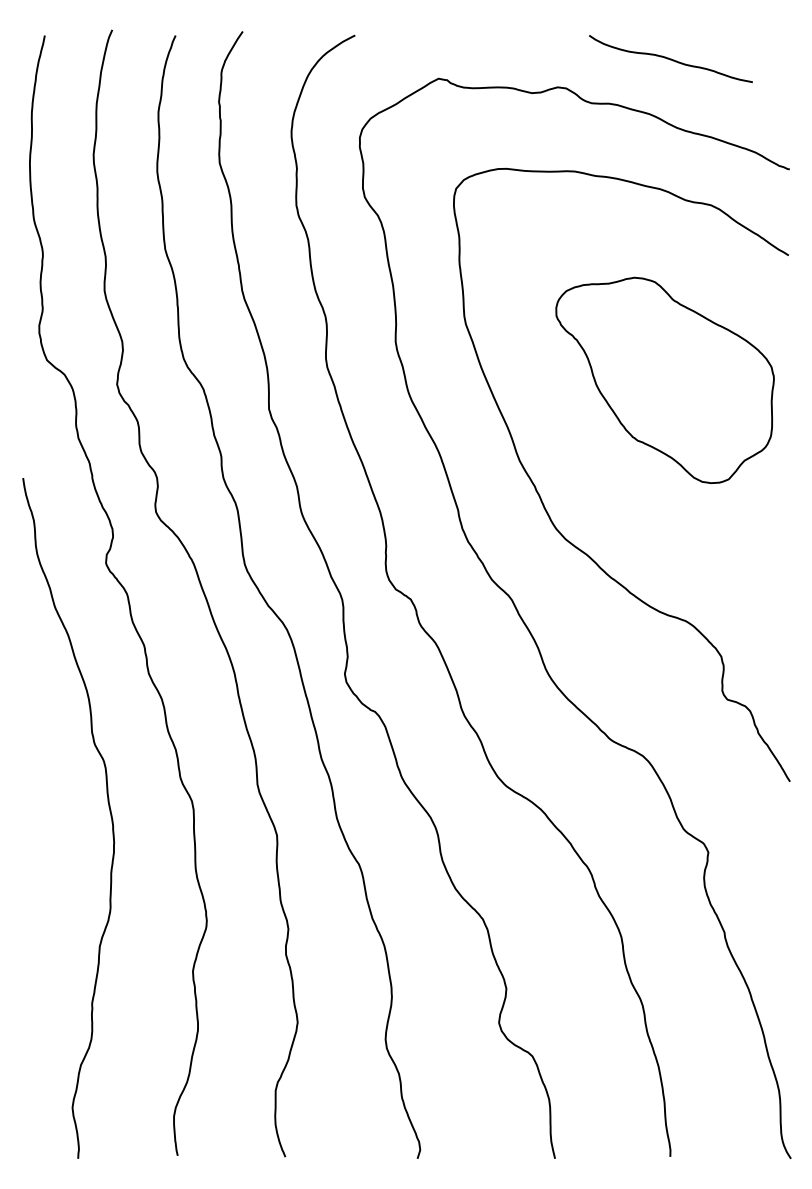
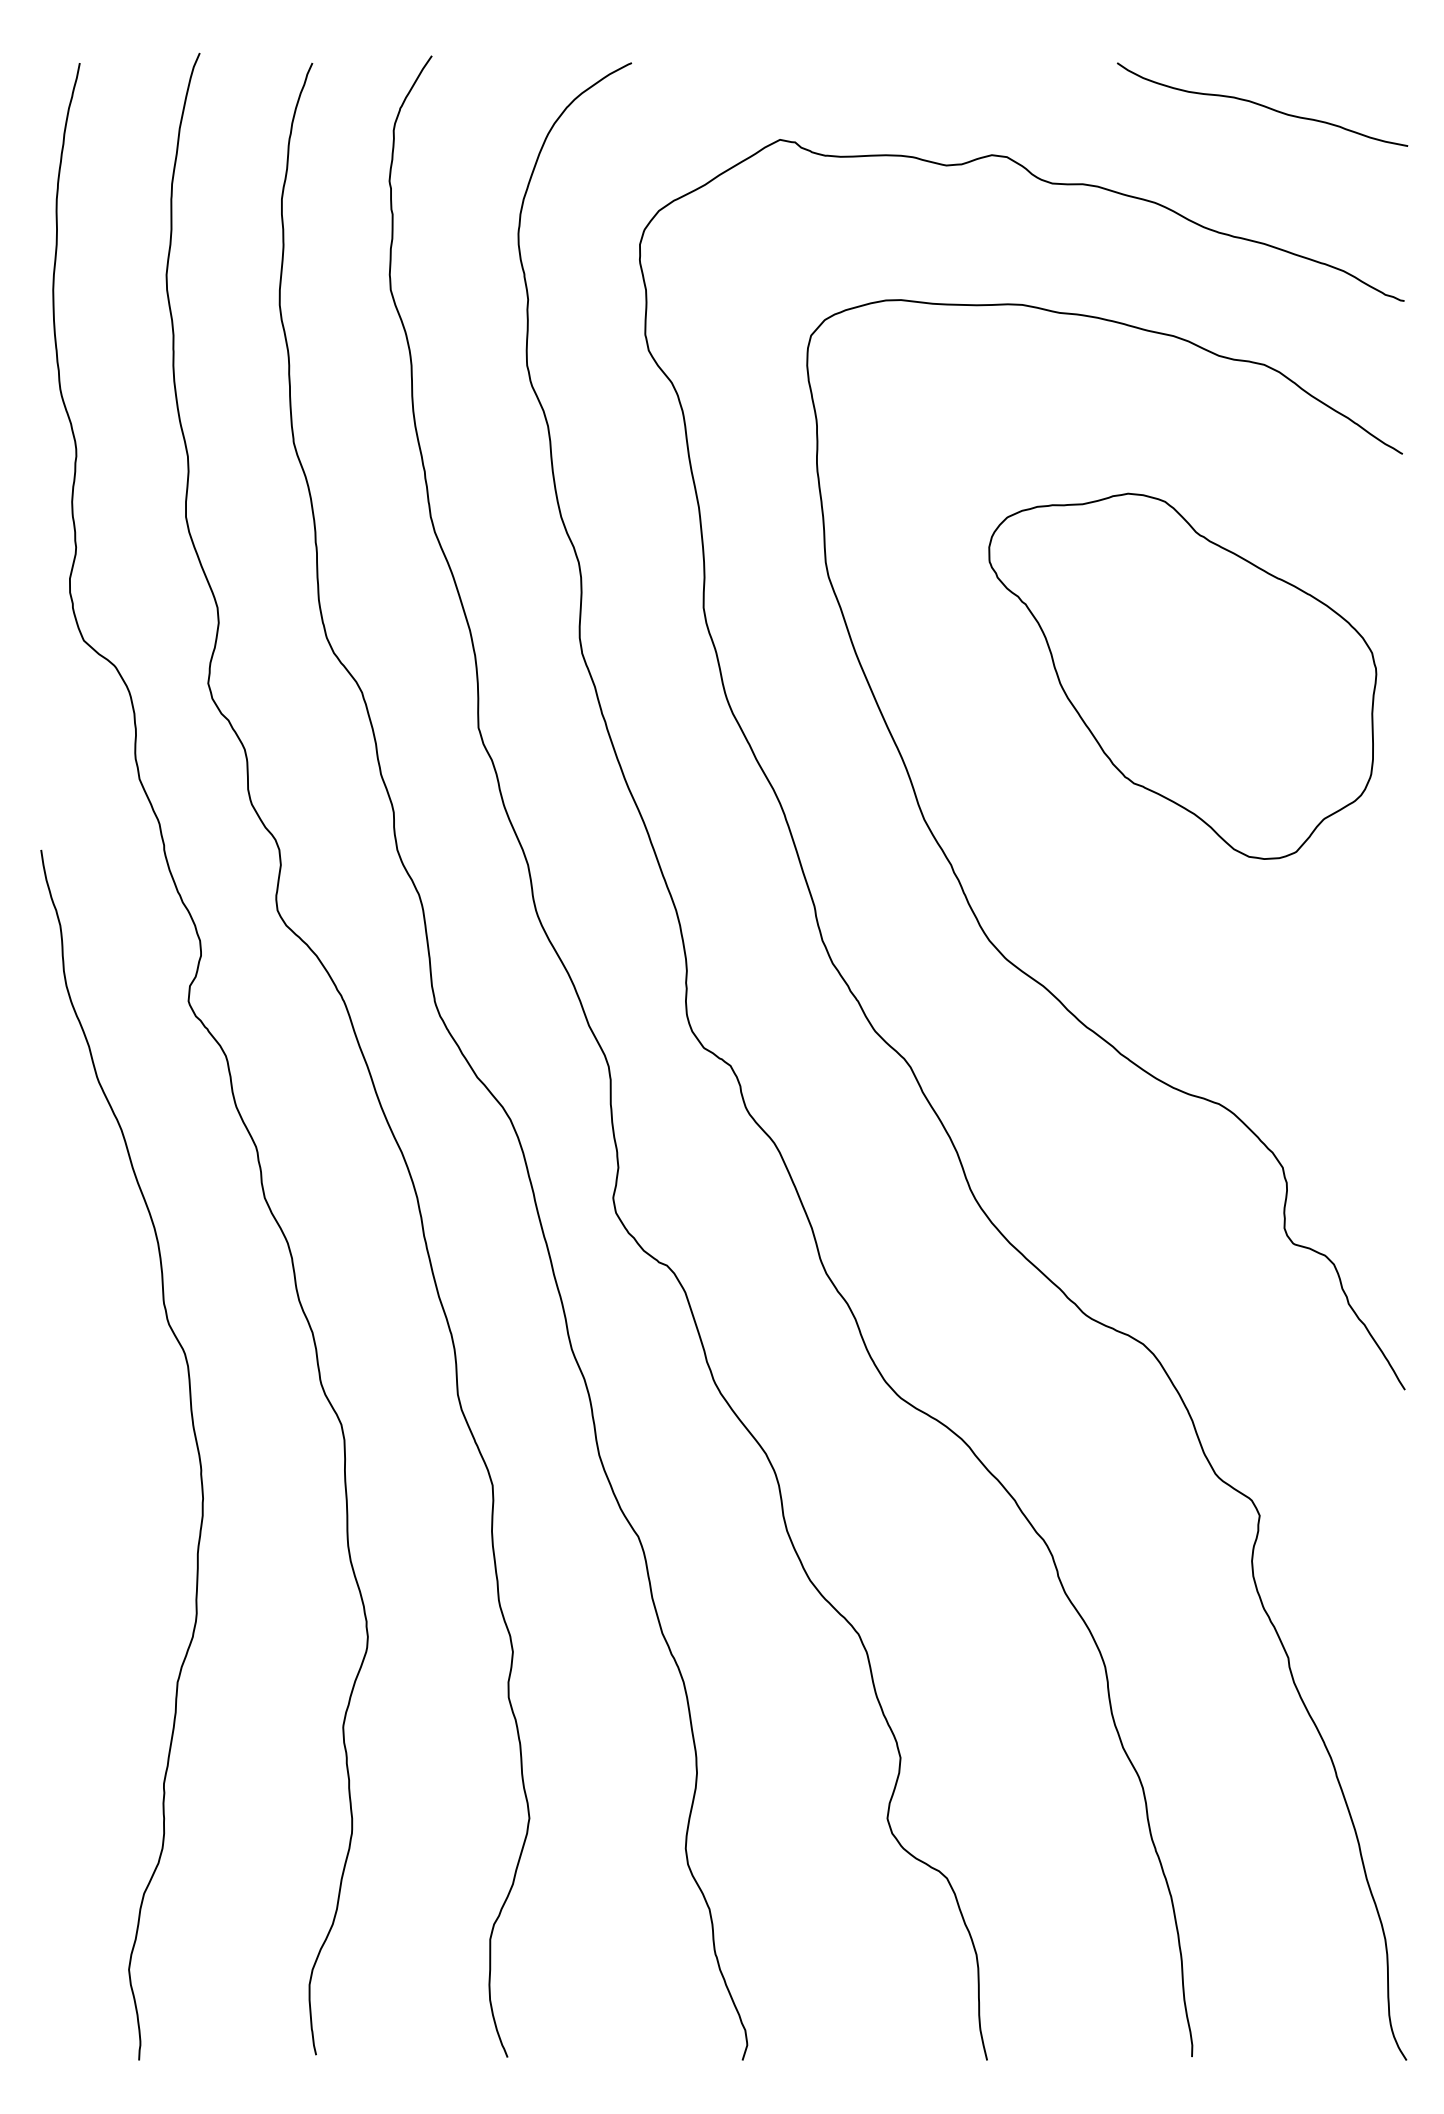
curve: (670, 58) -> (1261, 103), moved

